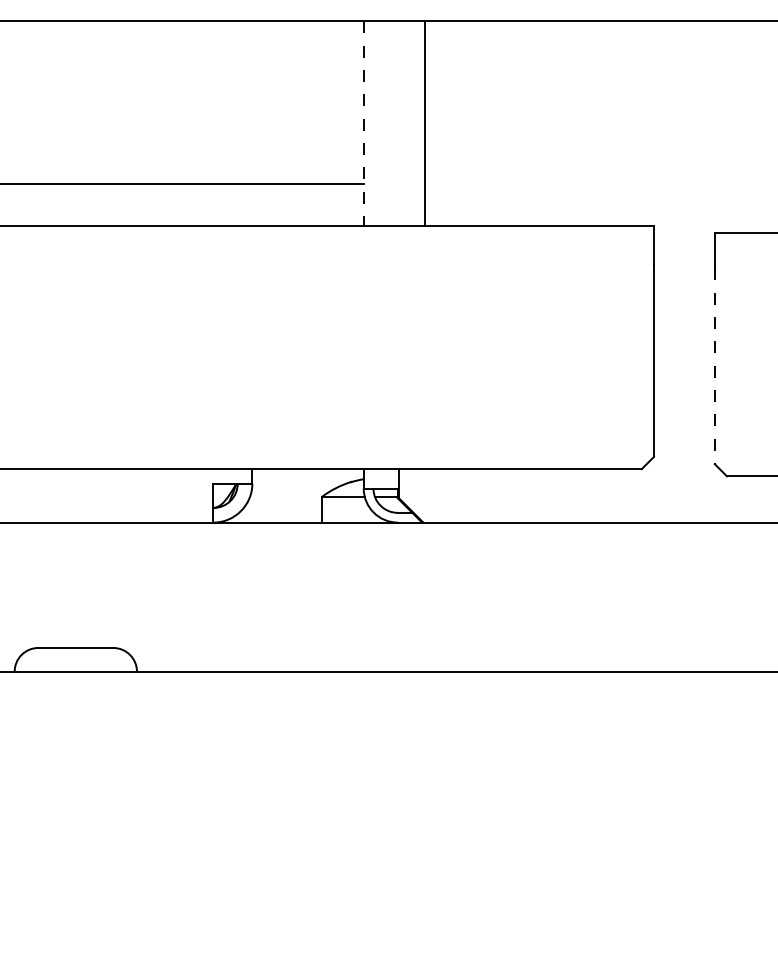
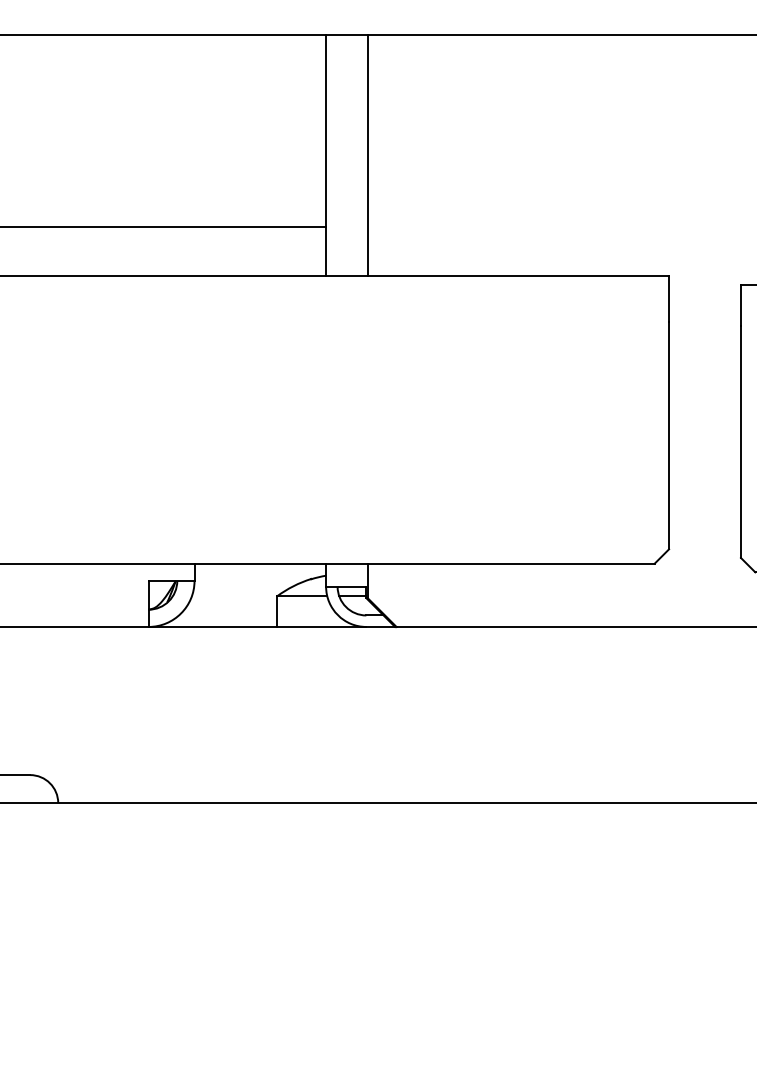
line: (363, 123) -> (325, 155), dashed -> solid
line: (425, 123) -> (368, 155), moved
line: (714, 366) -> (740, 442), dashed -> solid

